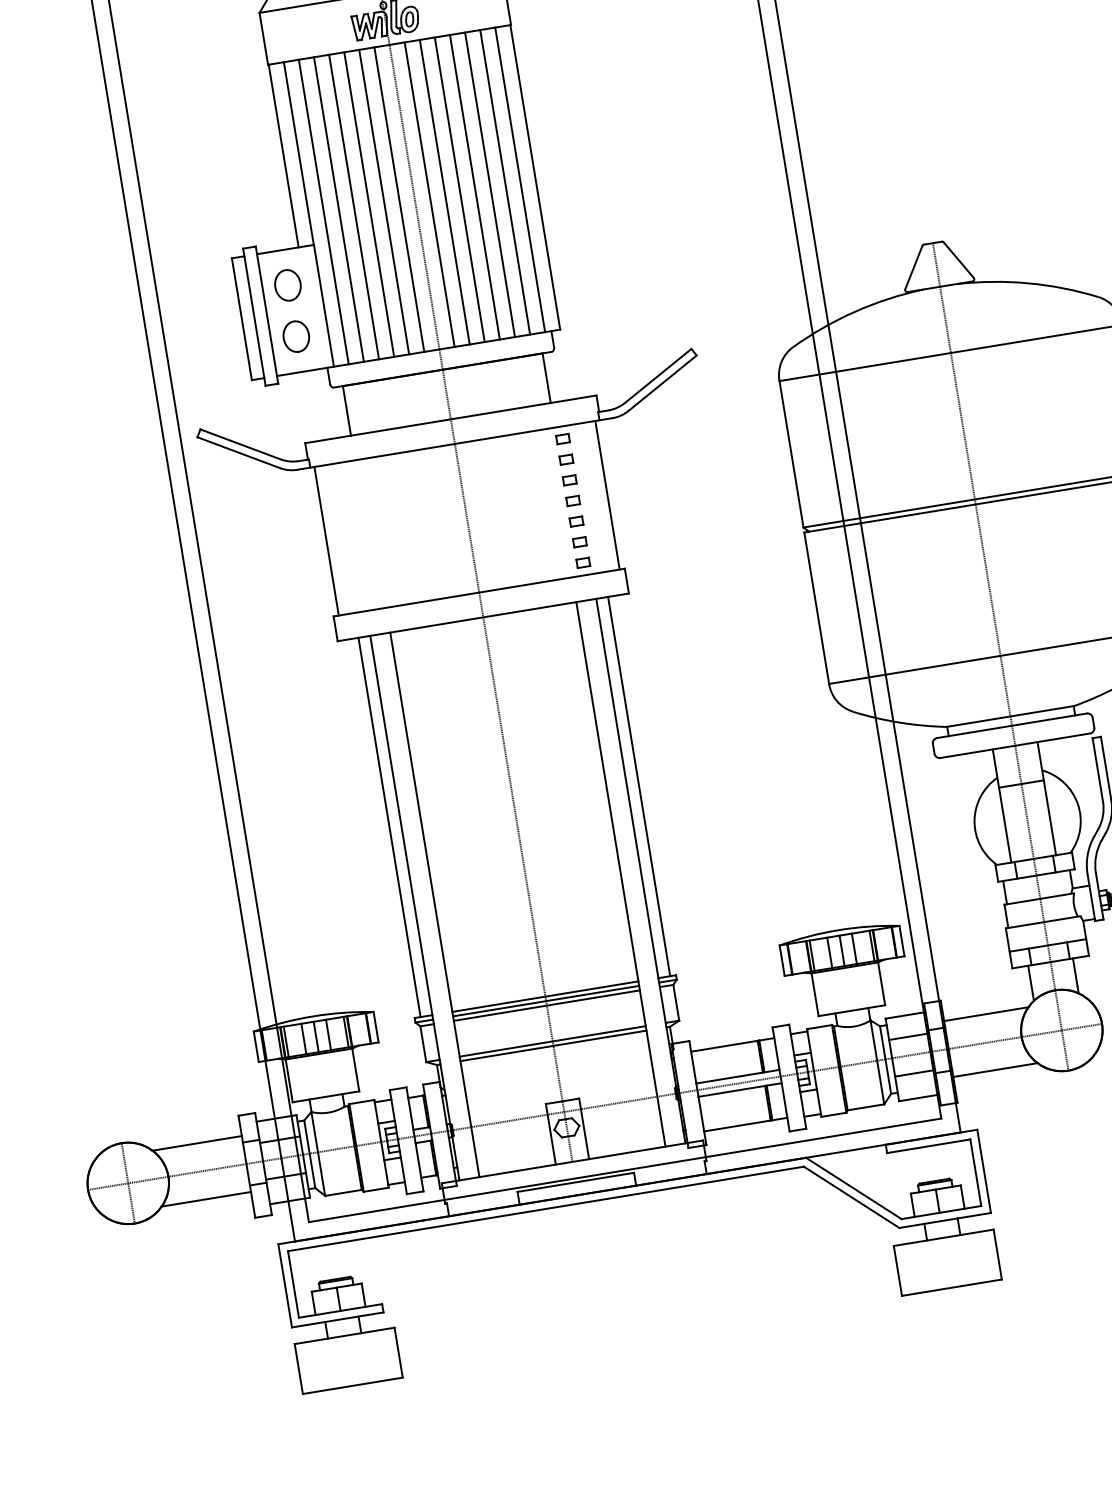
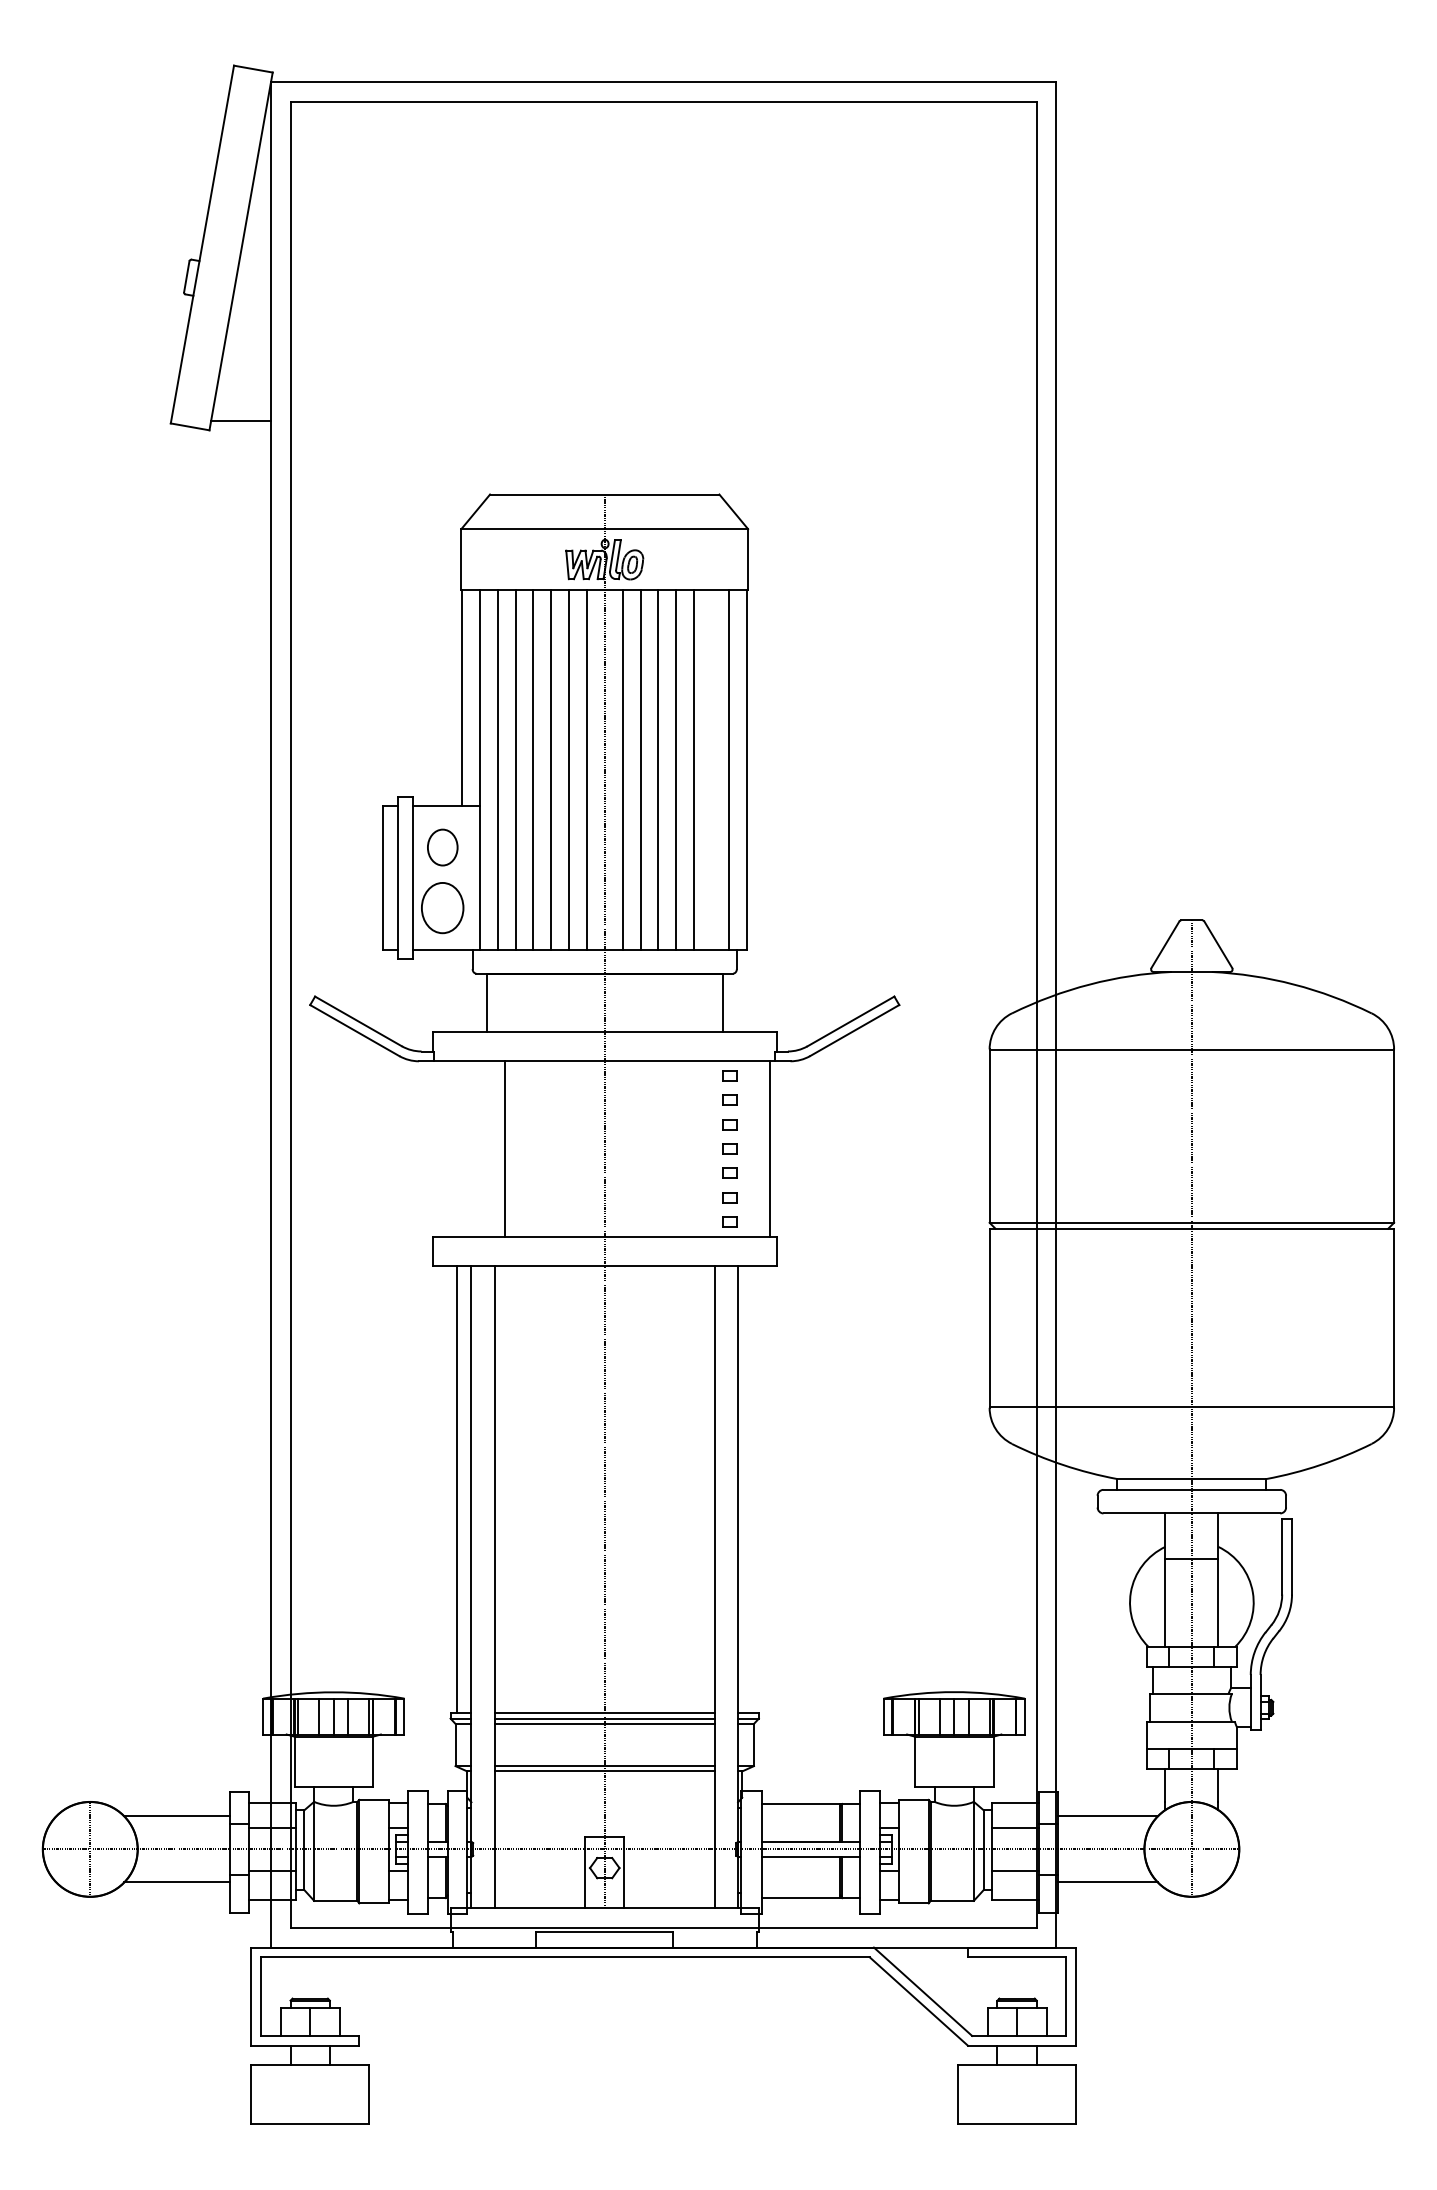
line: (504, 181) -> (711, 769), removed
part: (296, 336) -> (442, 907), size x1.4
line: (326, 540) -> (505, 1148), moved
line: (639, 786) -> (752, 1489), removed

